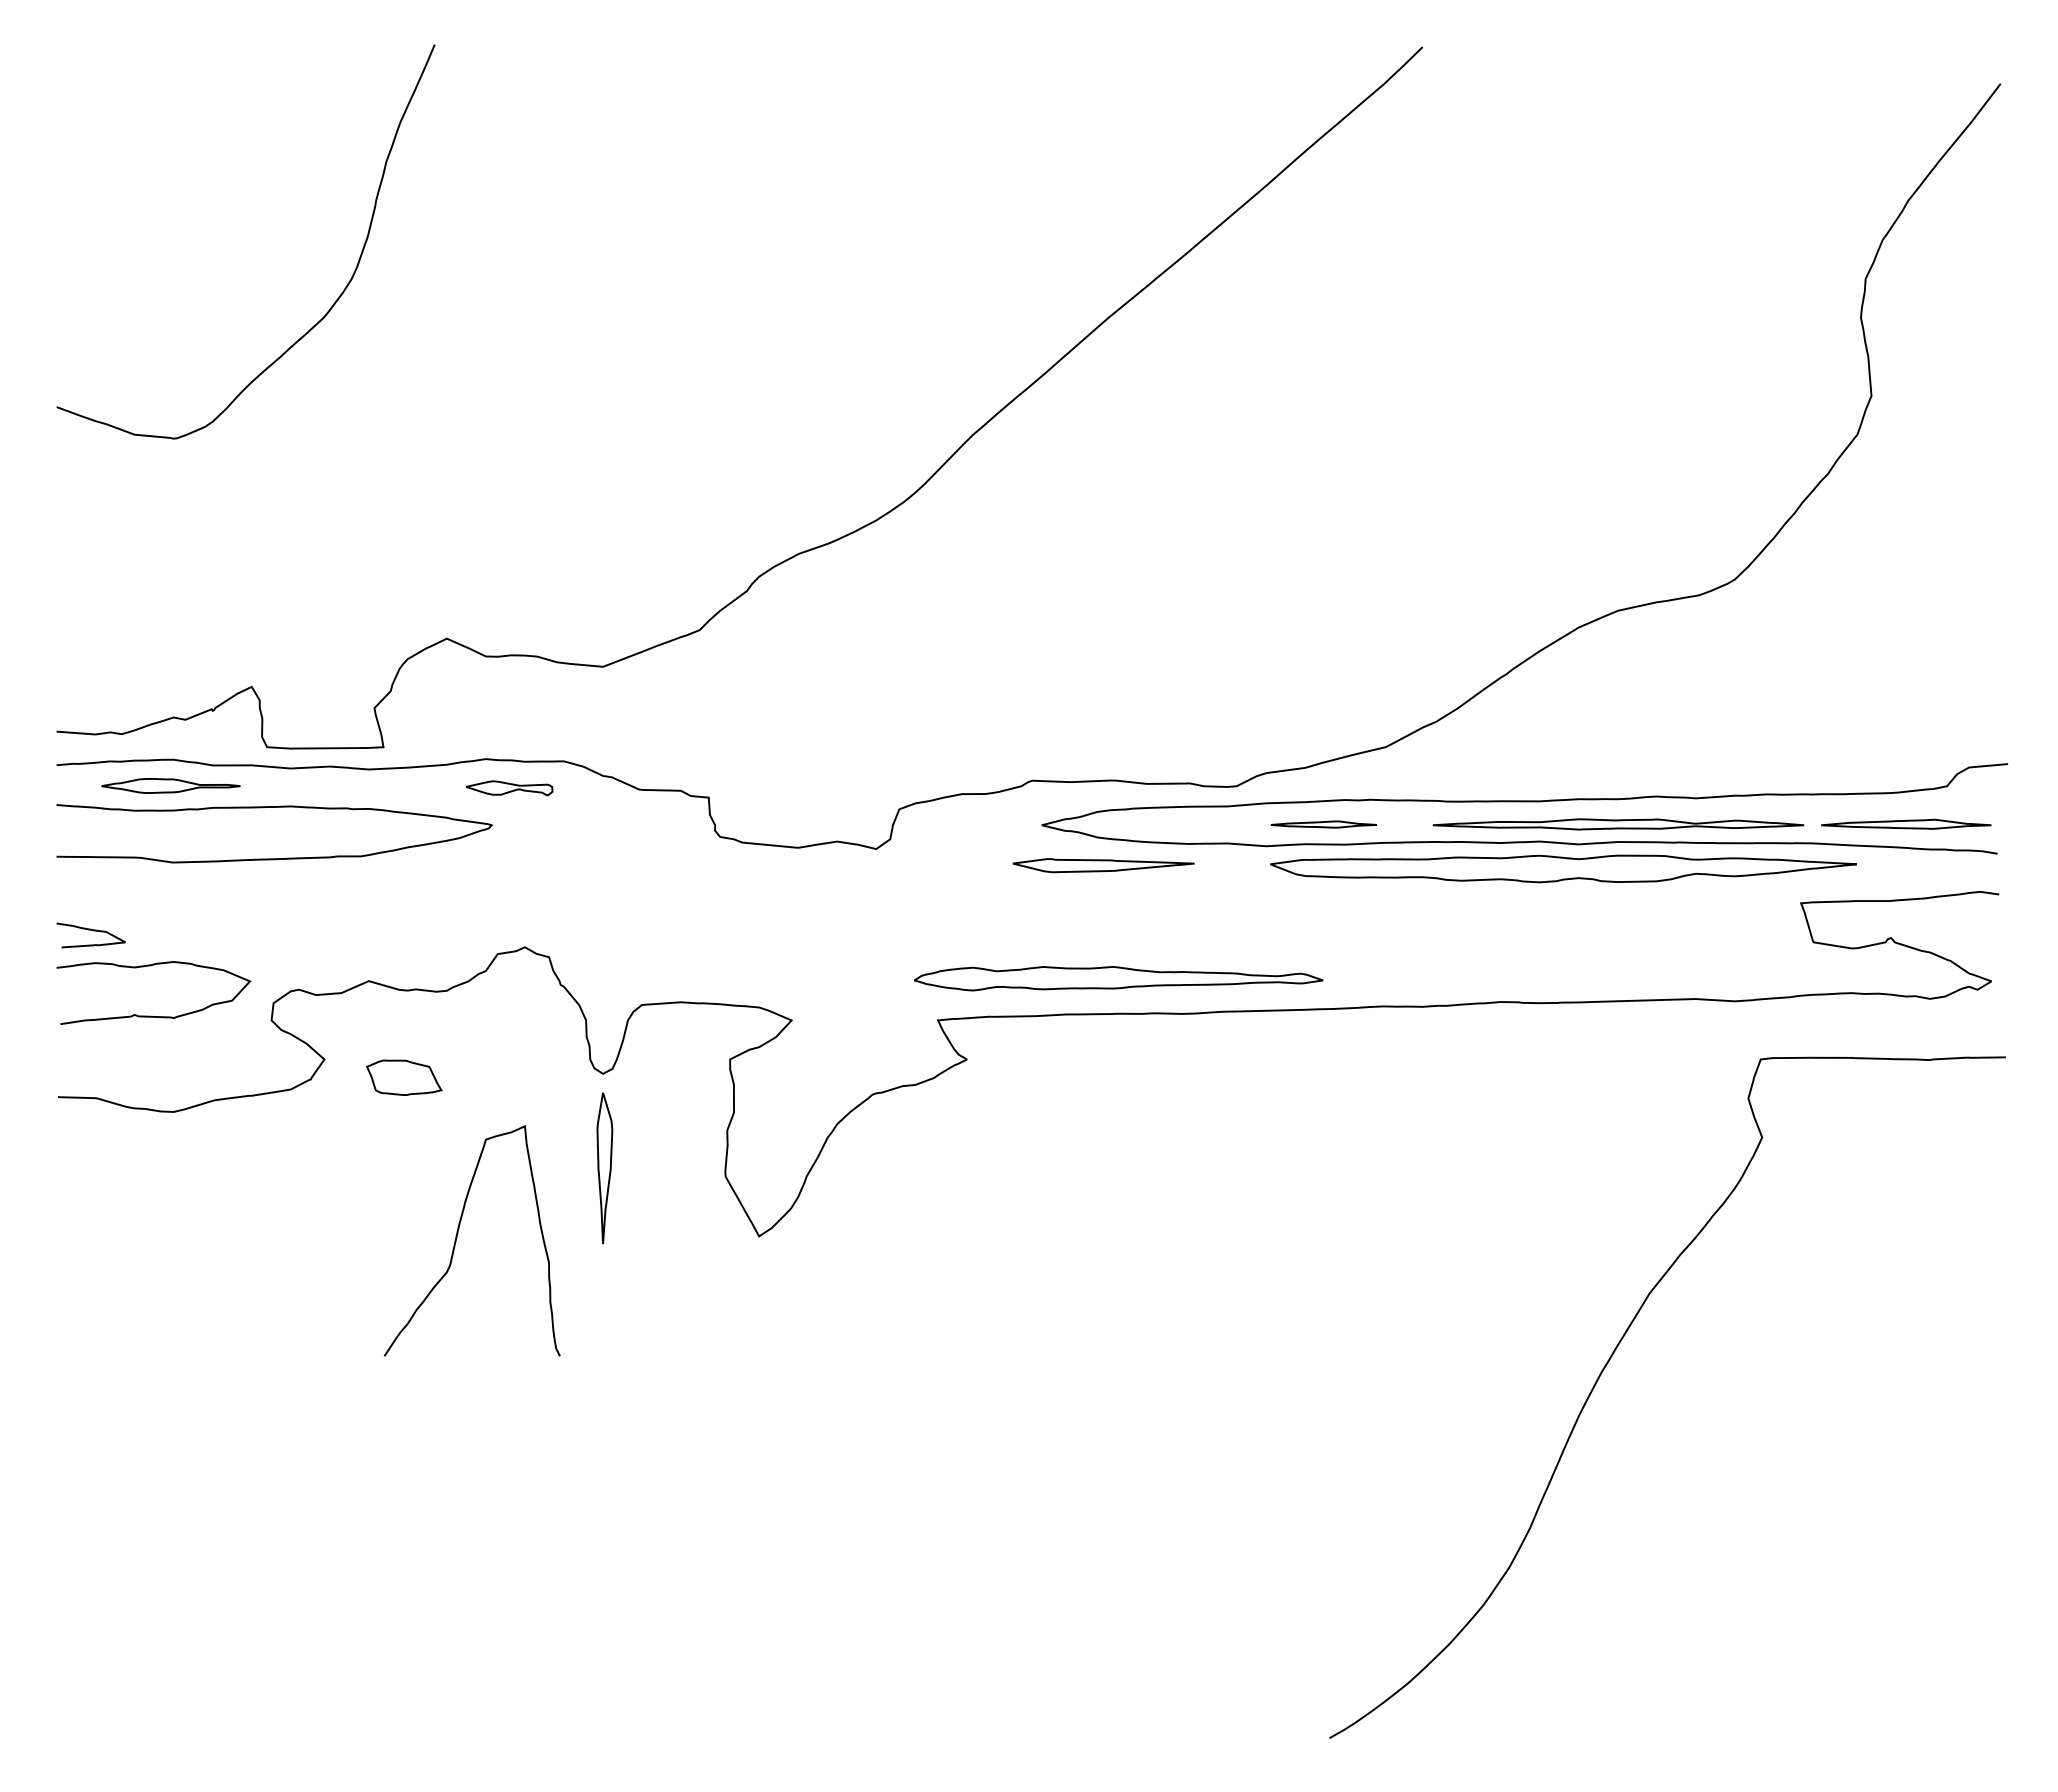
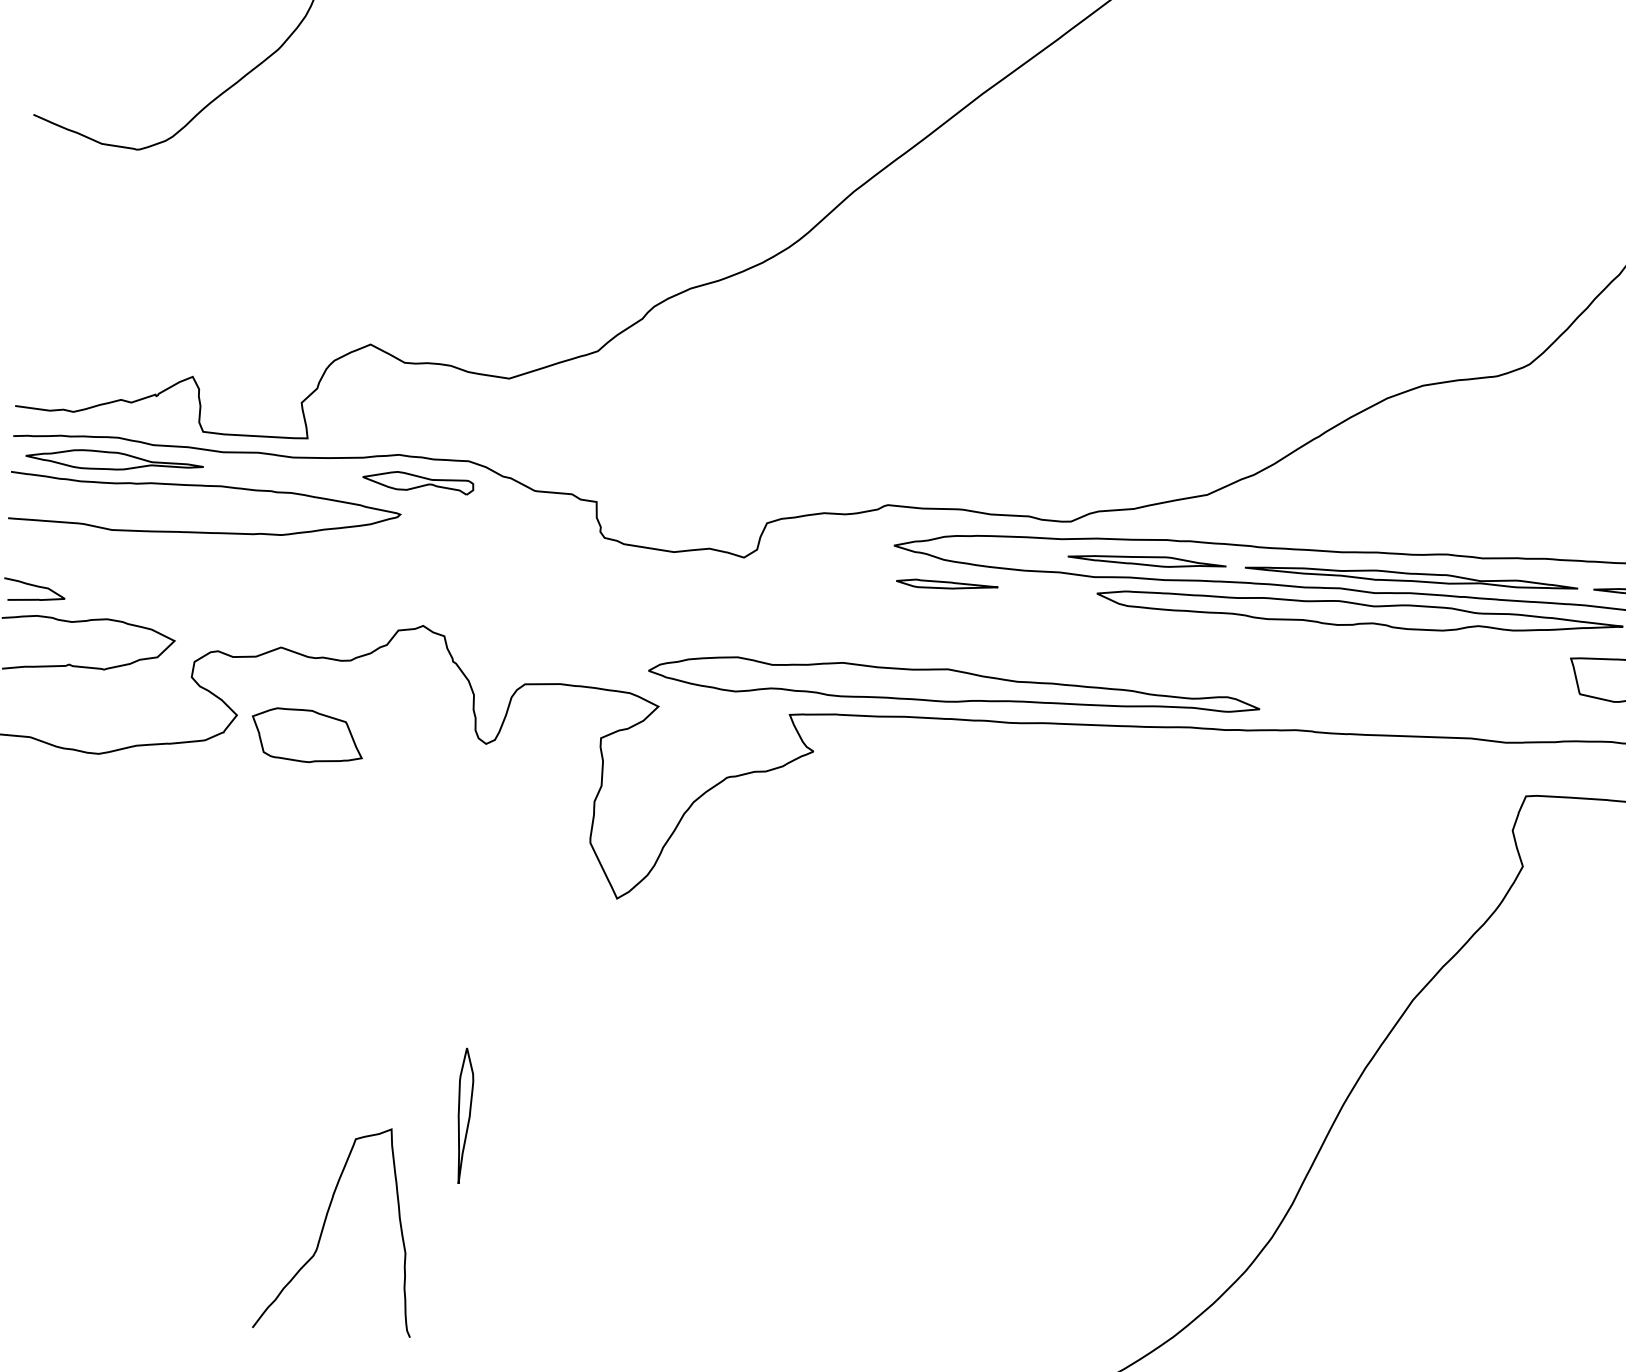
part: (170, 785) -> (114, 460), size x1.43
part: (509, 788) -> (418, 482), size x1.43
part: (1323, 824) -> (1146, 560), size x1.67
part: (1103, 865) -> (947, 585), size x0.62
part: (1118, 978) -> (954, 687), size x1.67
part: (404, 1077) -> (307, 735), size x1.67
part: (604, 1168) -> (464, 1116), moved
curve: (457, 1238) -> (324, 1226), moved

